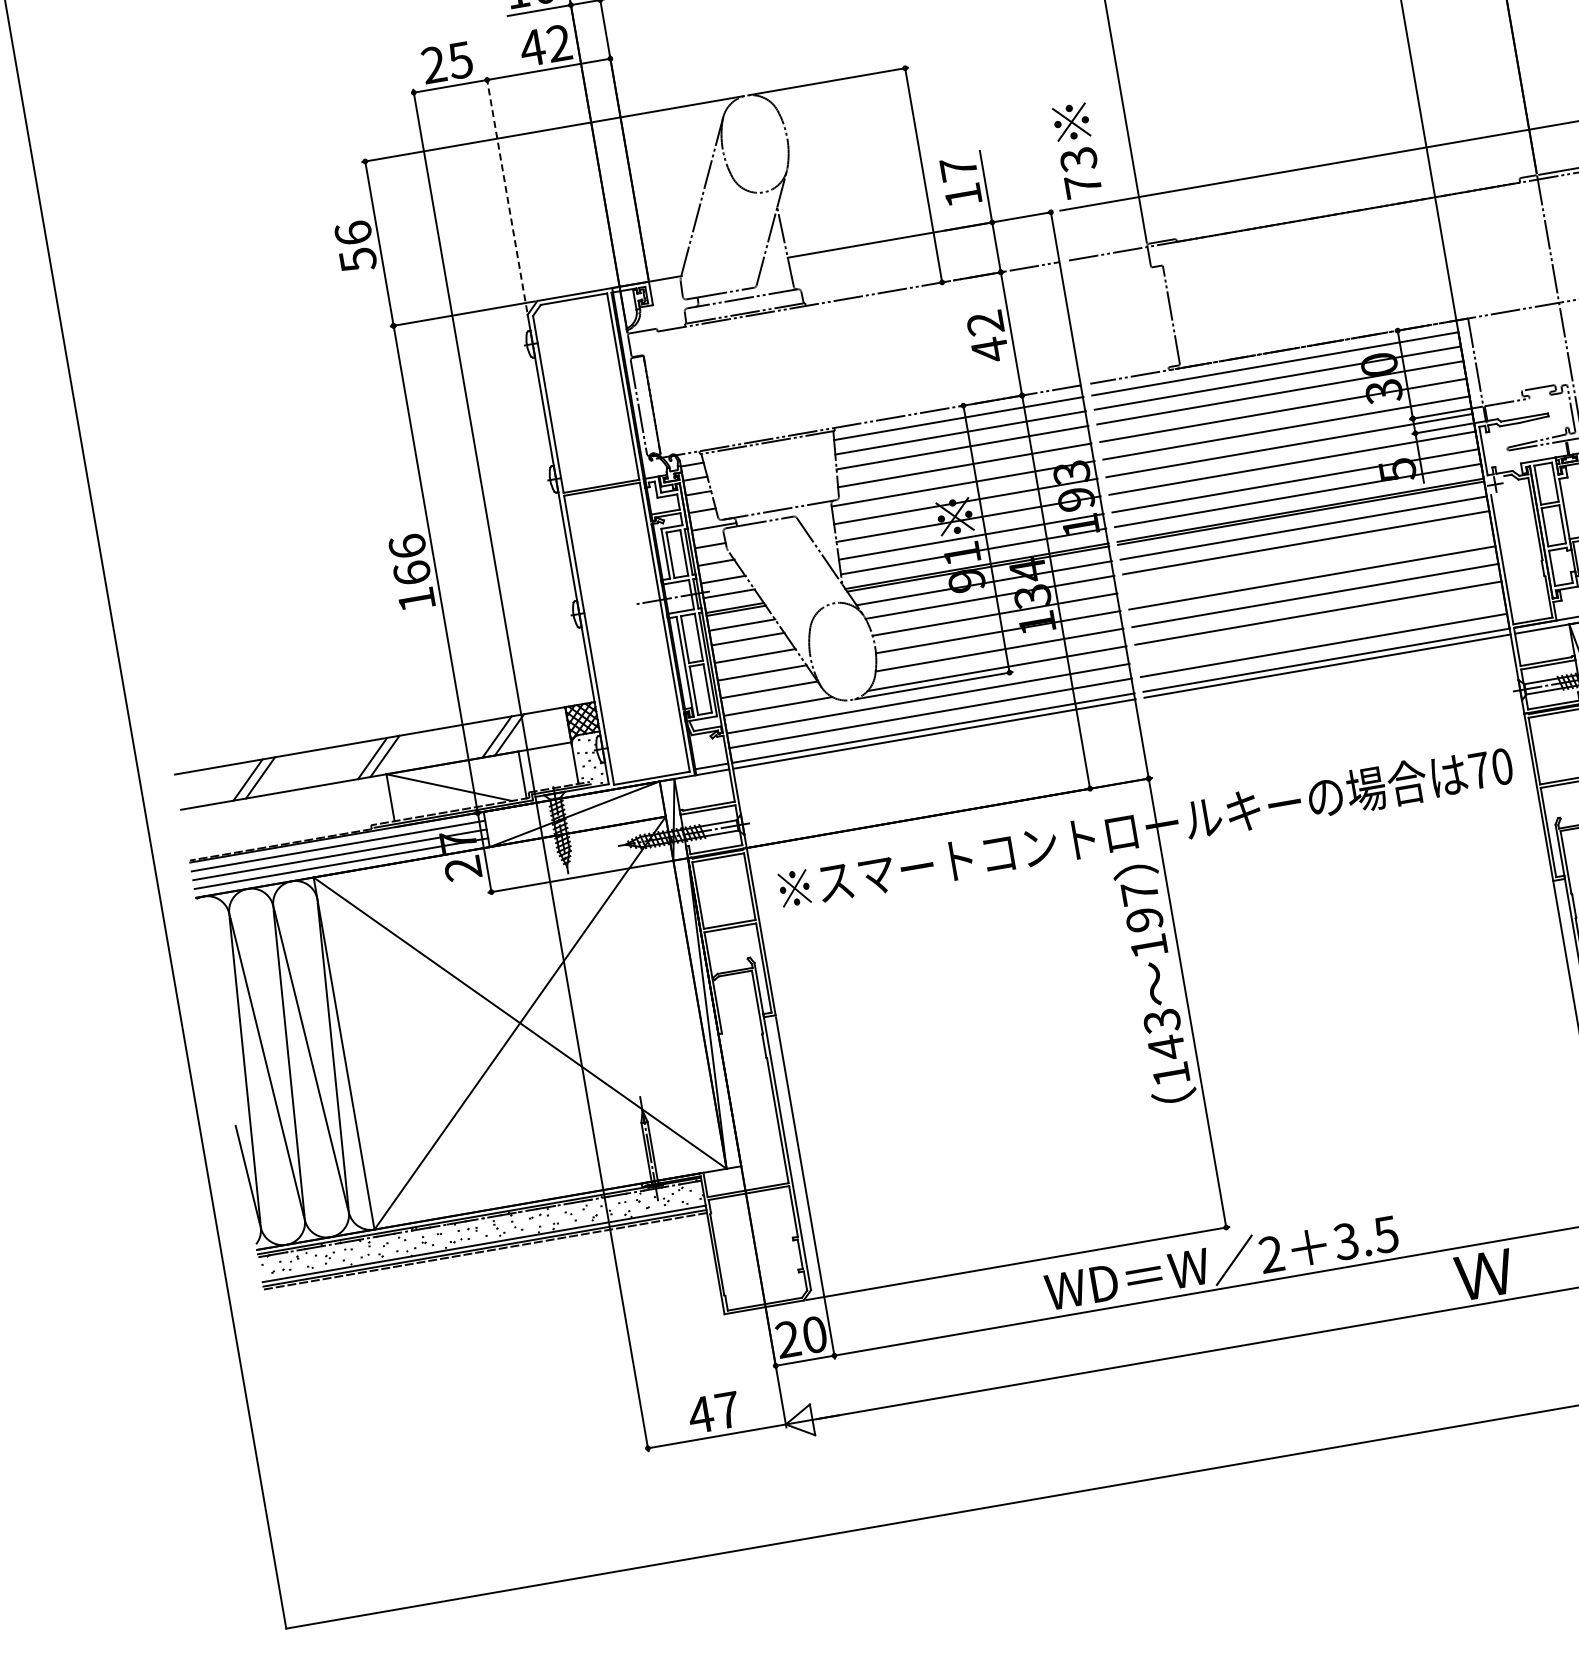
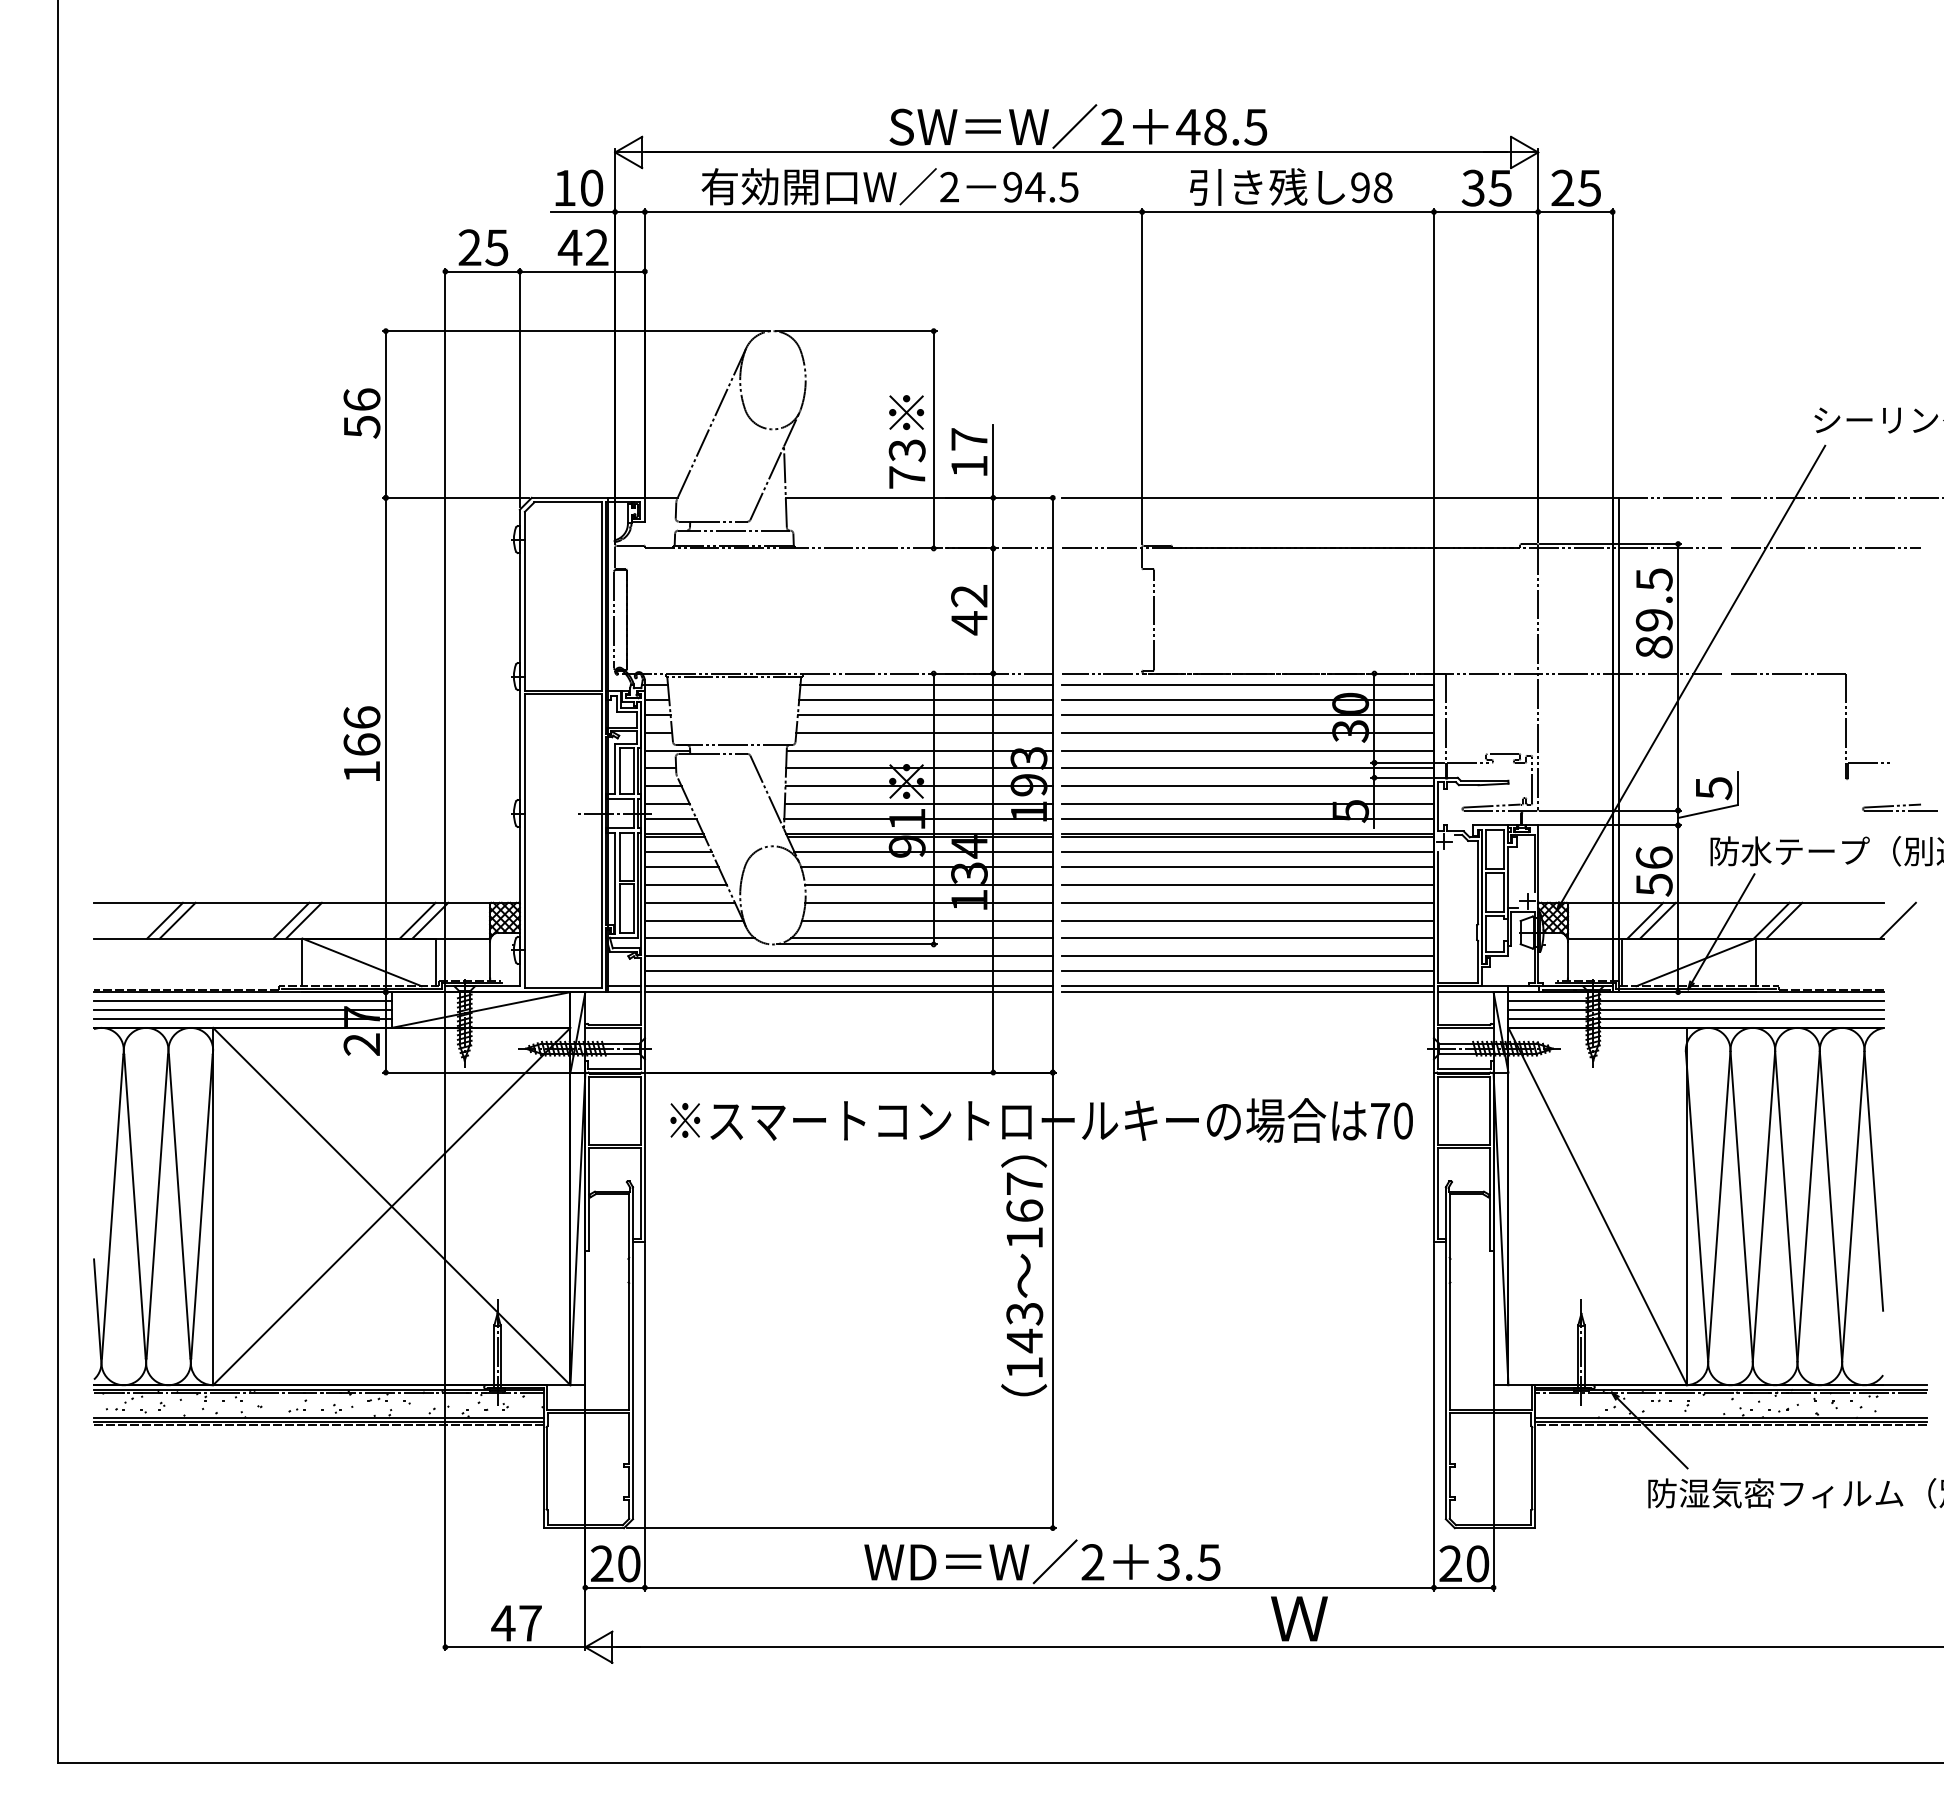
text: (1076, 150) -> (906, 441), moved
line: (506, 194) -> (519, 387), dashed -> solid
line: (1309, 559) -> (1248, 884), added
line: (1321, 630) -> (1248, 956), added
text: (1144, 919) -> (1024, 1210), 197 -> 167

